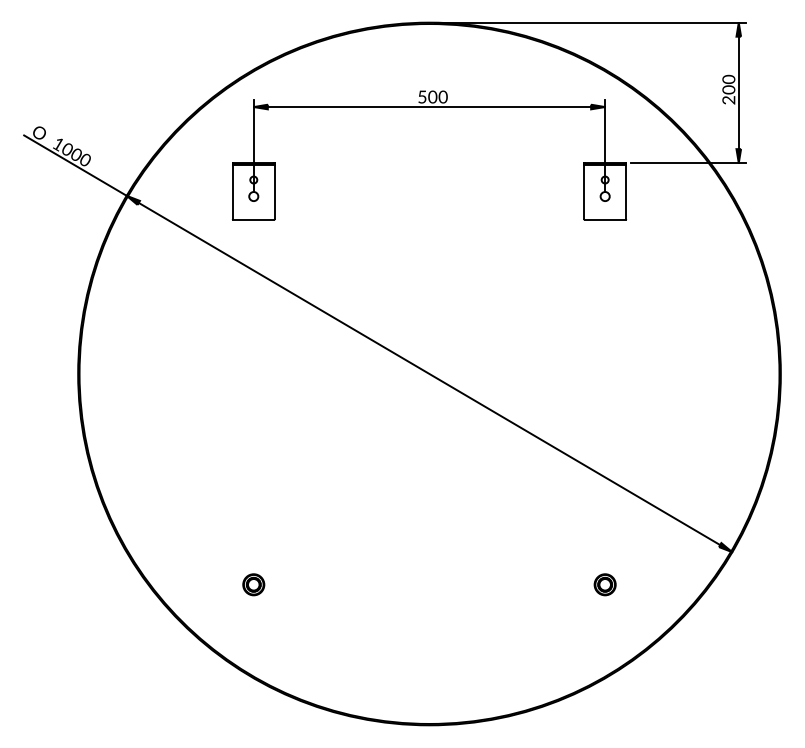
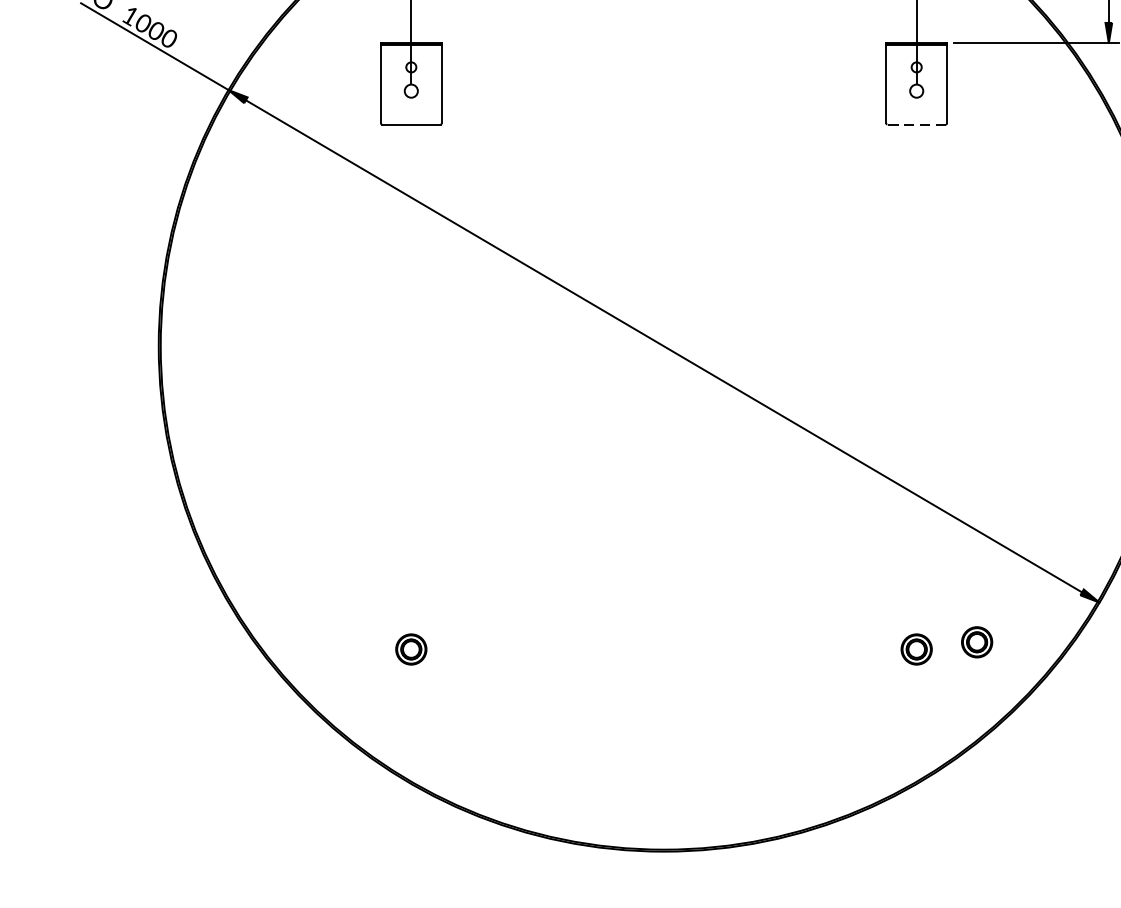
line: (604, 219) -> (915, 124), solid -> dashed
part: (646, 579) -> (976, 641), added

